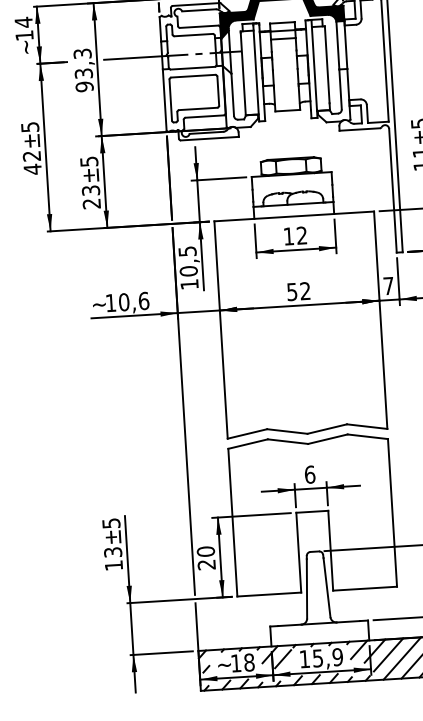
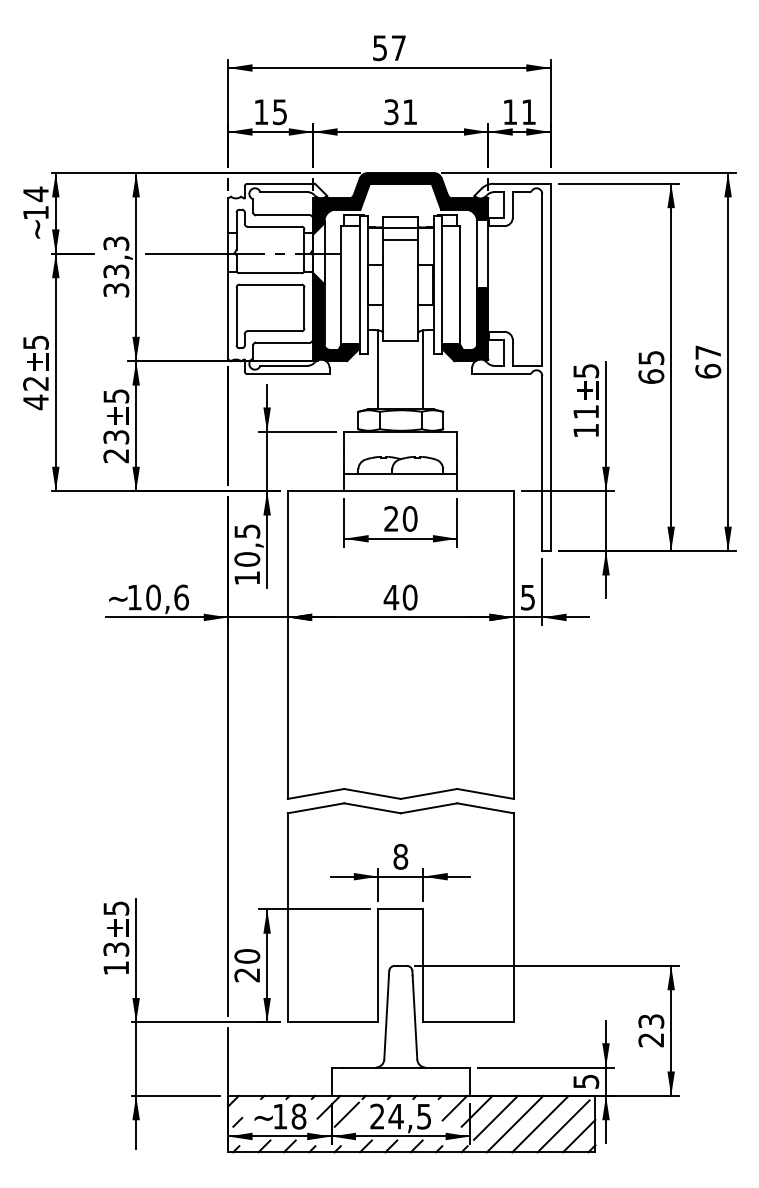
text: (84, 86) -> (116, 290), 93,3 -> 33,3
fill: (332, 95) -> (465, 324), added
fill: (240, 96) -> (335, 317), added
line: (305, 129) -> (423, 369), added
line: (273, 131) -> (378, 369), added
text: (295, 235) -> (400, 518), 12 -> 20
text: (388, 286) -> (527, 597), 7 -> 5
text: (298, 291) -> (400, 597), 52 -> 40
text: (309, 474) -> (400, 856), 6 -> 8
text: (321, 658) -> (400, 1116), 15,9 -> 24,5

